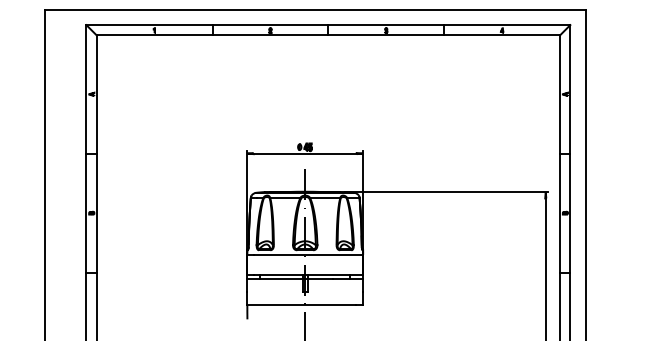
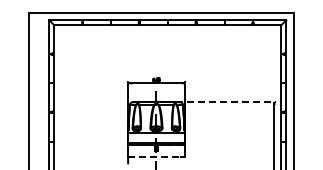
line: (446, 191) -> (225, 101), solid -> dashed
line: (301, 305) -> (154, 157), solid -> dashed

